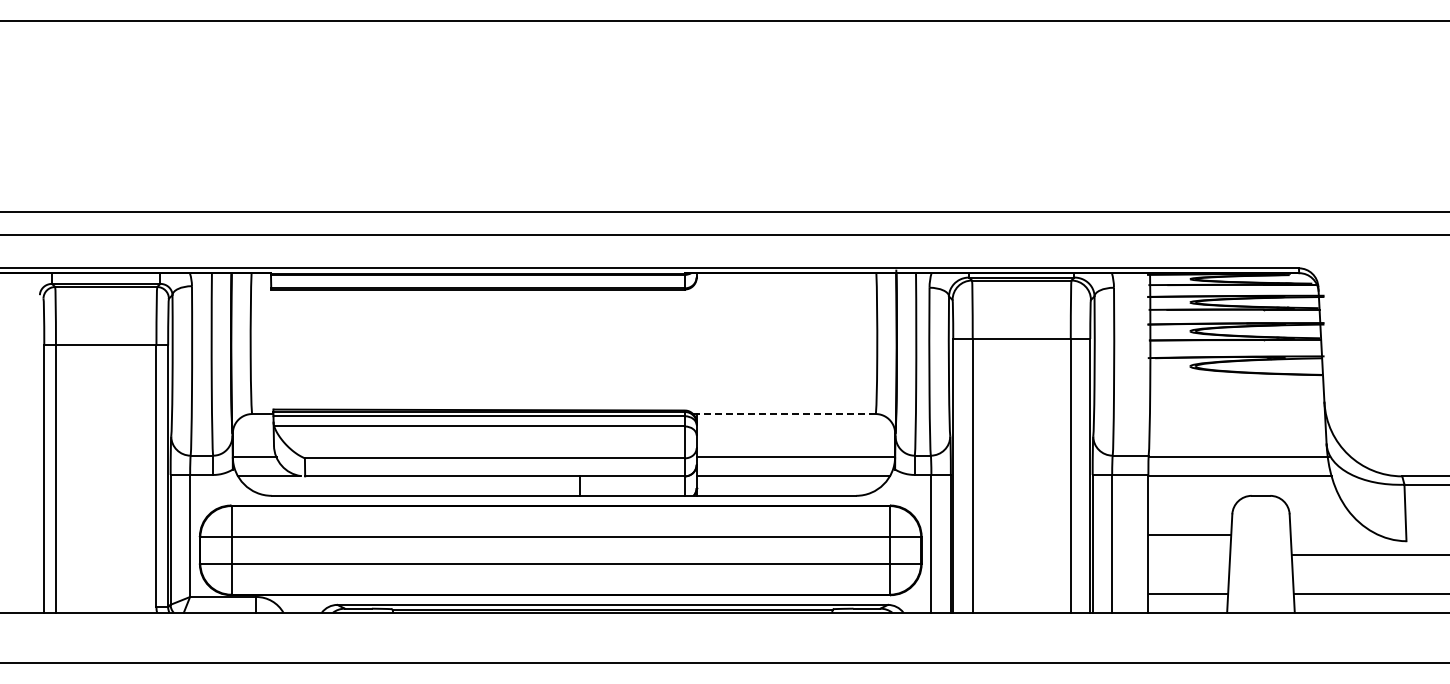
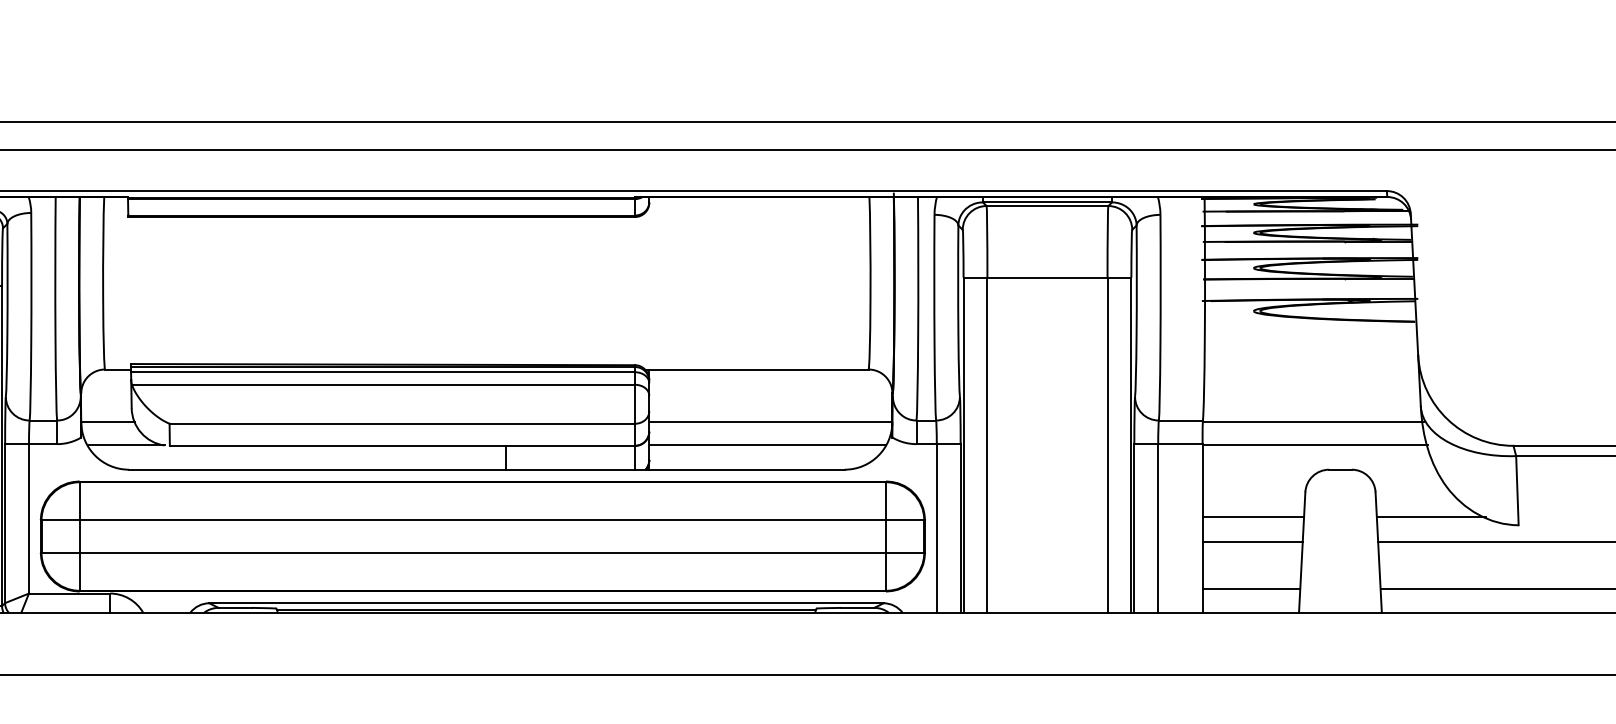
line: (784, 414) -> (756, 370), dashed -> solid
line: (1334, 534) -> (1430, 517), added
line: (1189, 554) -> (1252, 541), added

